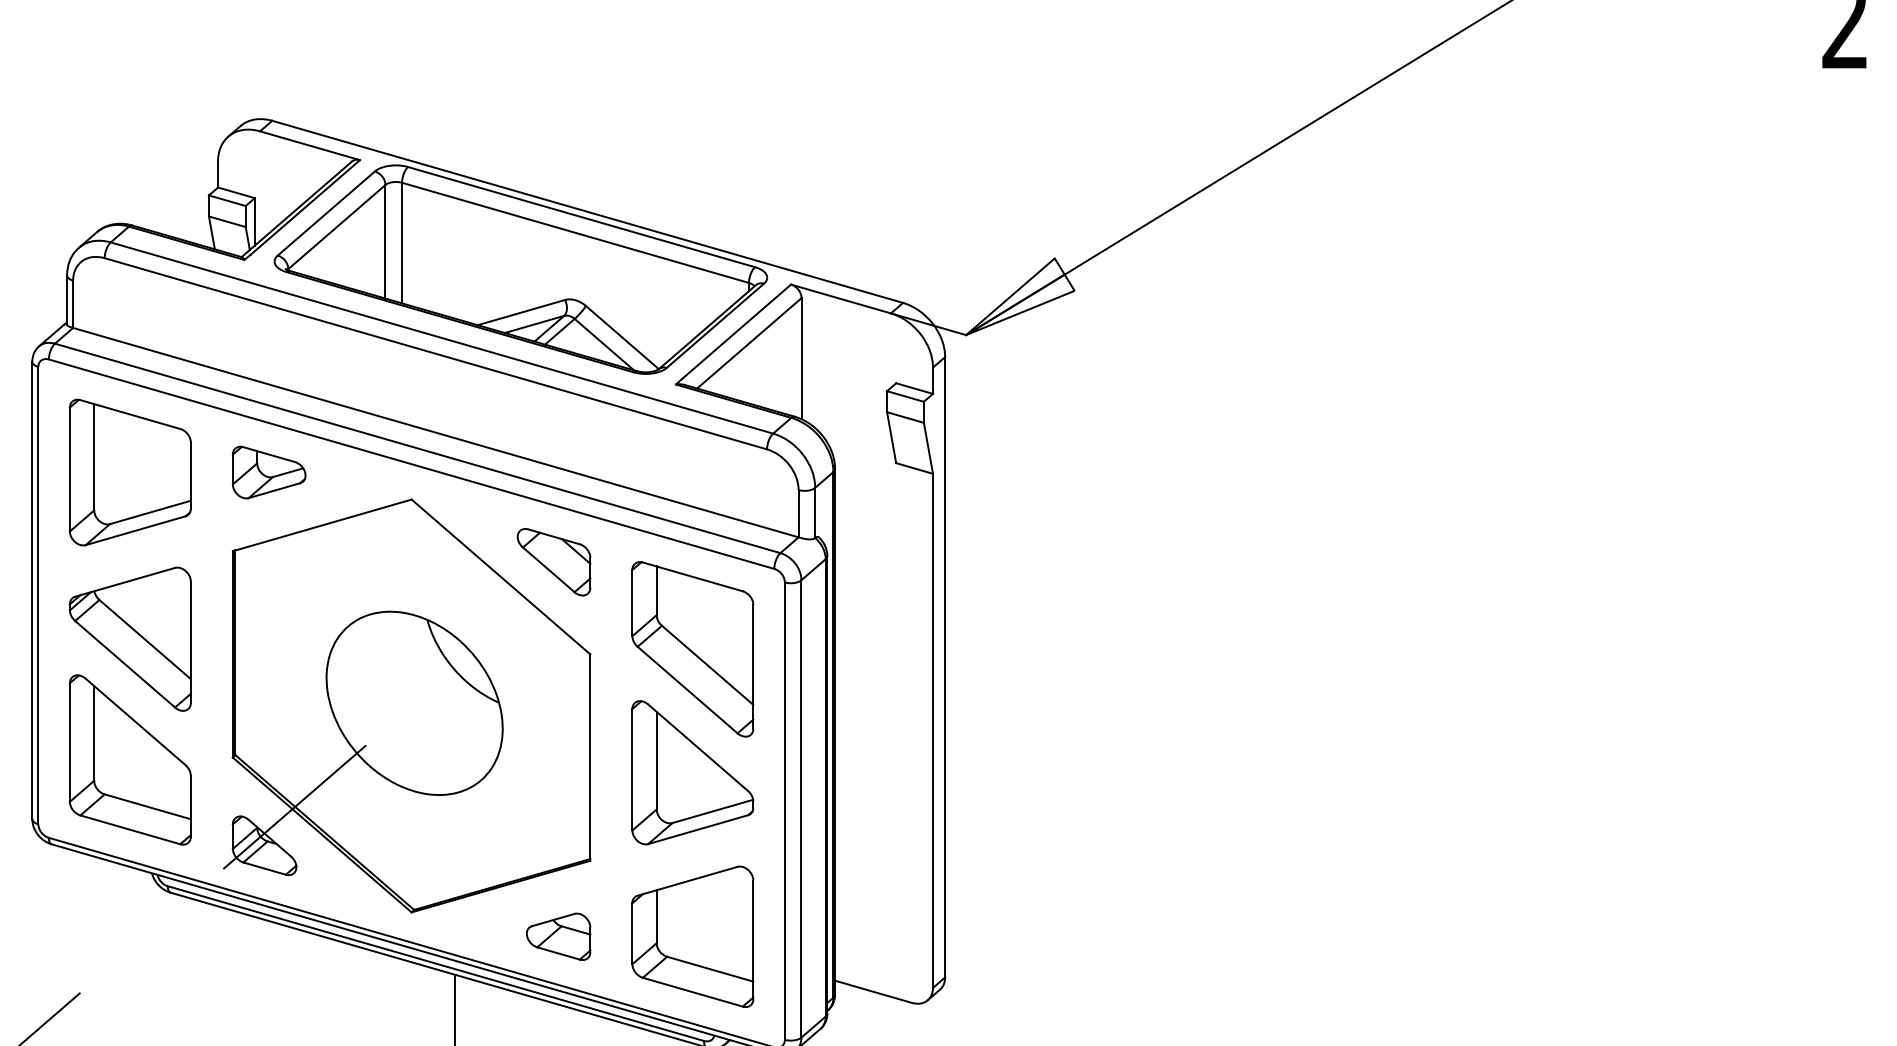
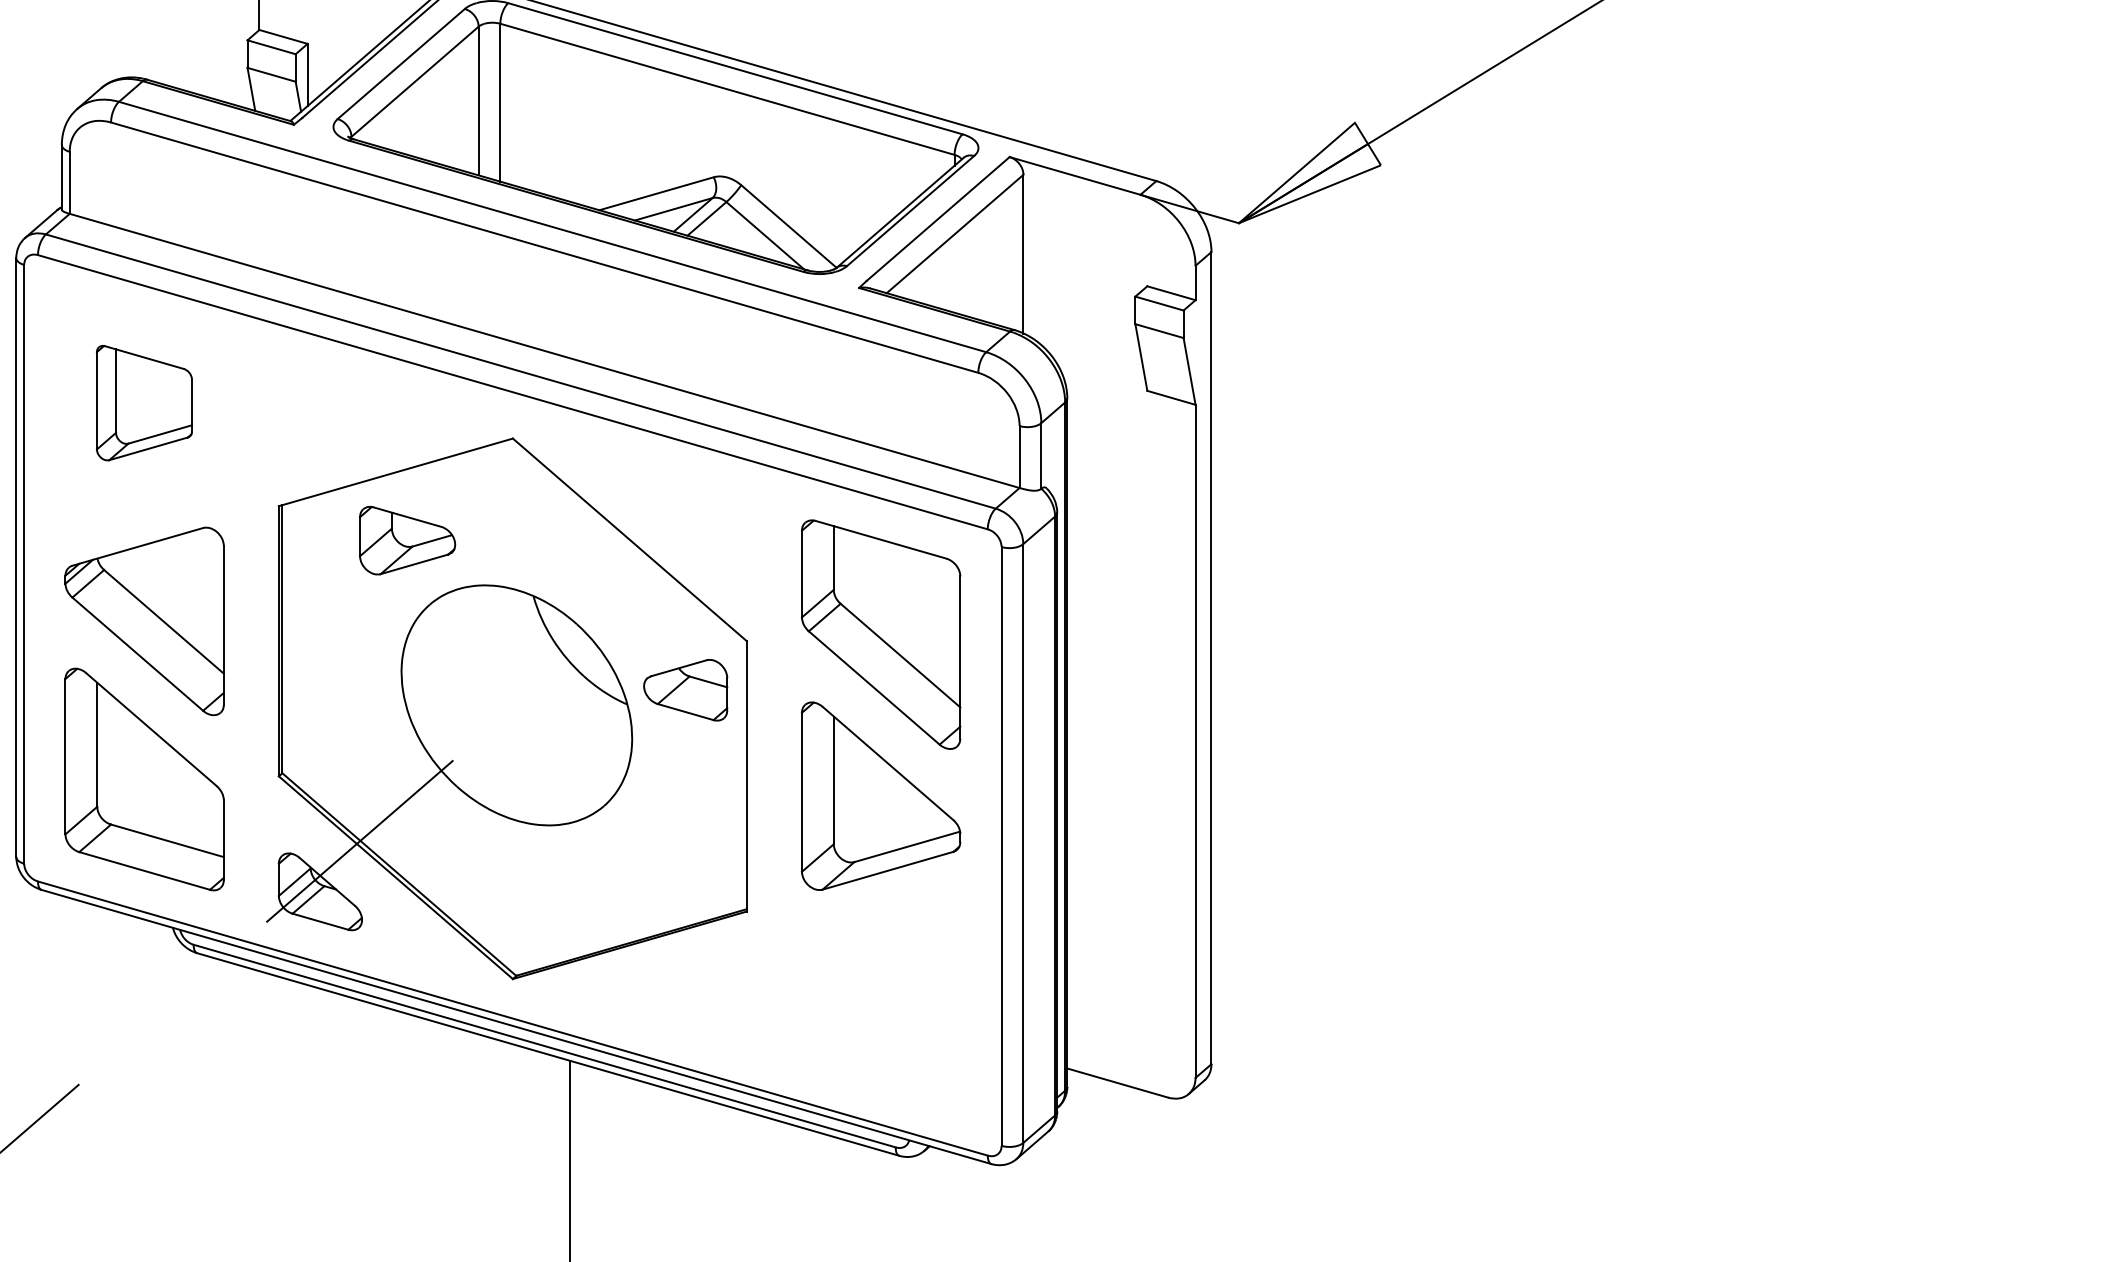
part: (129, 472) -> (143, 403), size x0.6
part: (268, 472) -> (406, 540), moved
part: (553, 562) -> (698, 520), removed
part: (558, 936) -> (685, 689), moved
part: (692, 936) -> (880, 1010), removed

